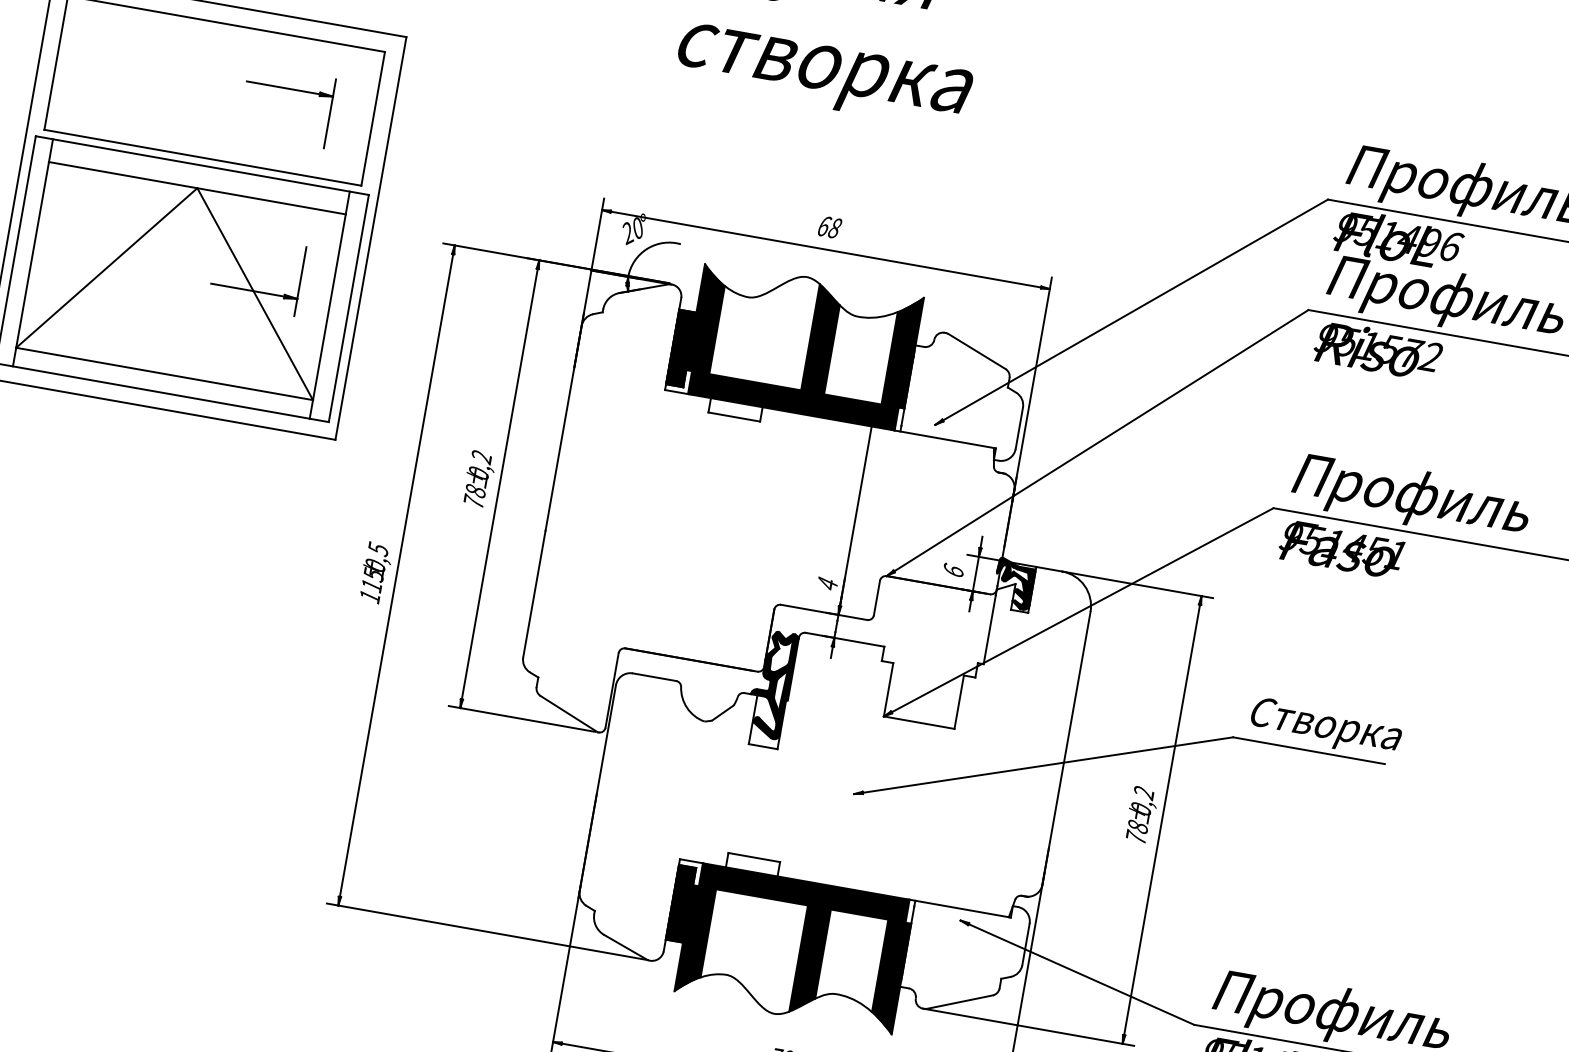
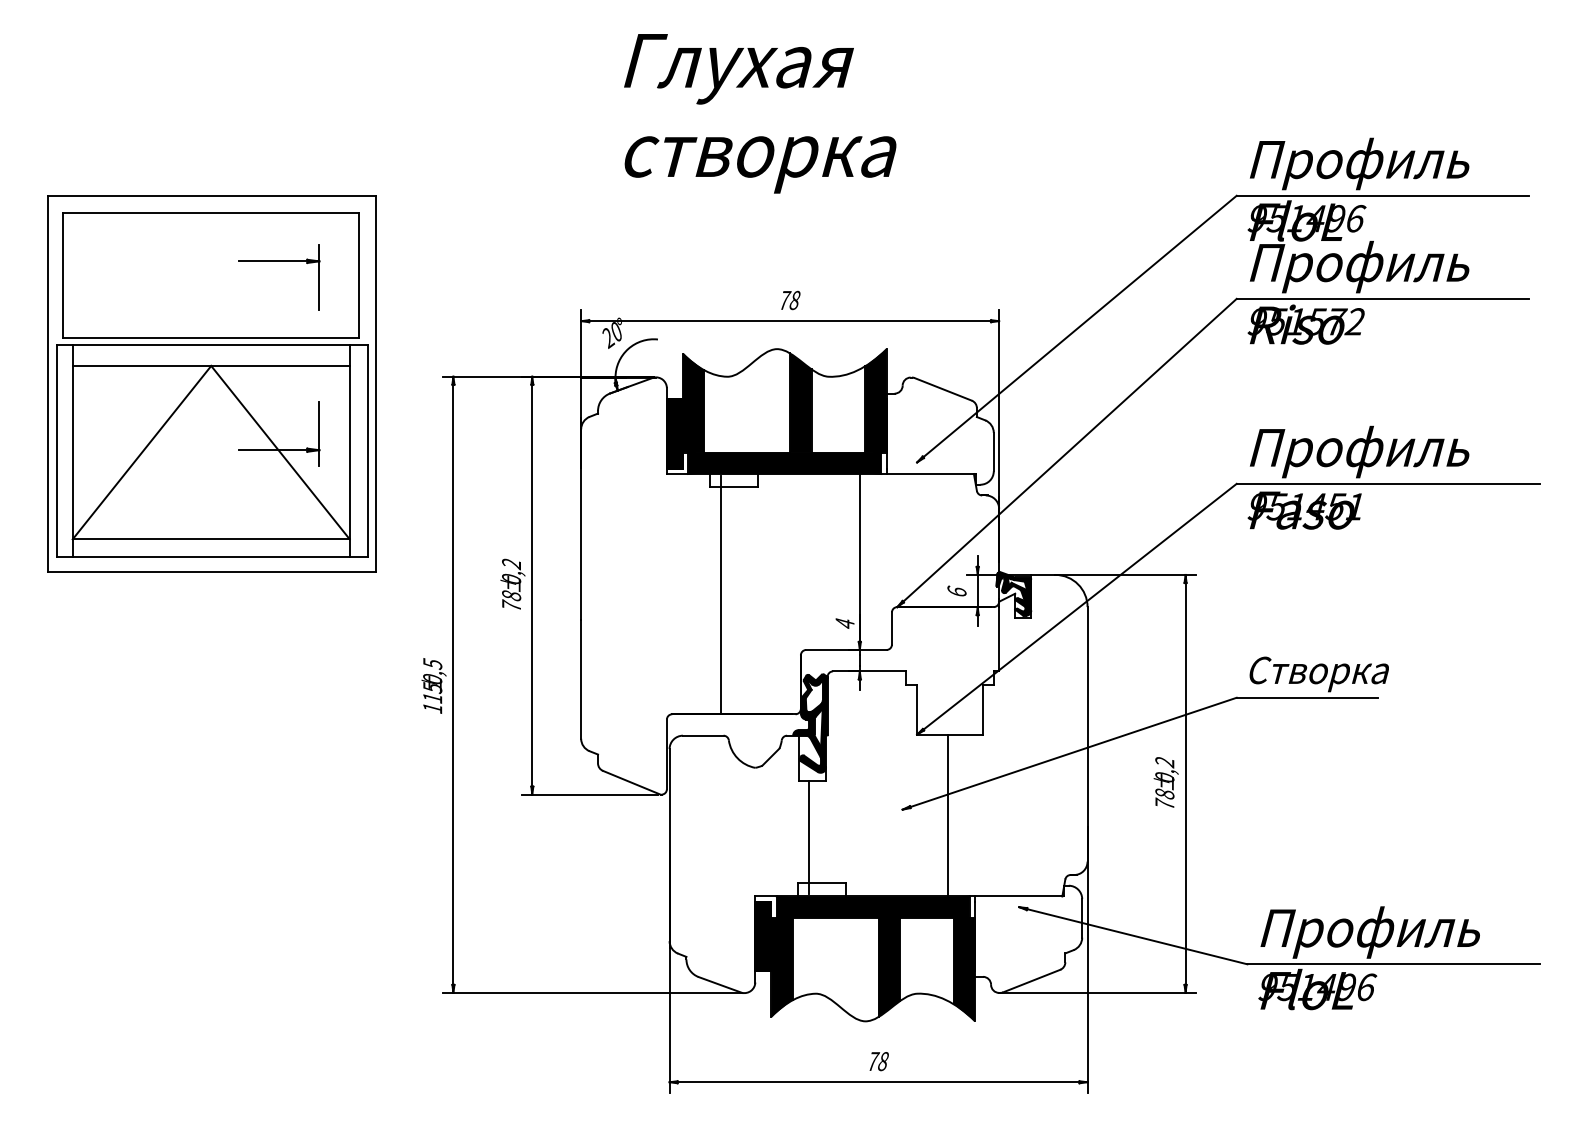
text: (824, 226) -> (785, 300), 68 -> 78
line: (699, 529) -> (720, 594), added
line: (748, 806) -> (808, 837), added
line: (901, 814) -> (948, 820), added

